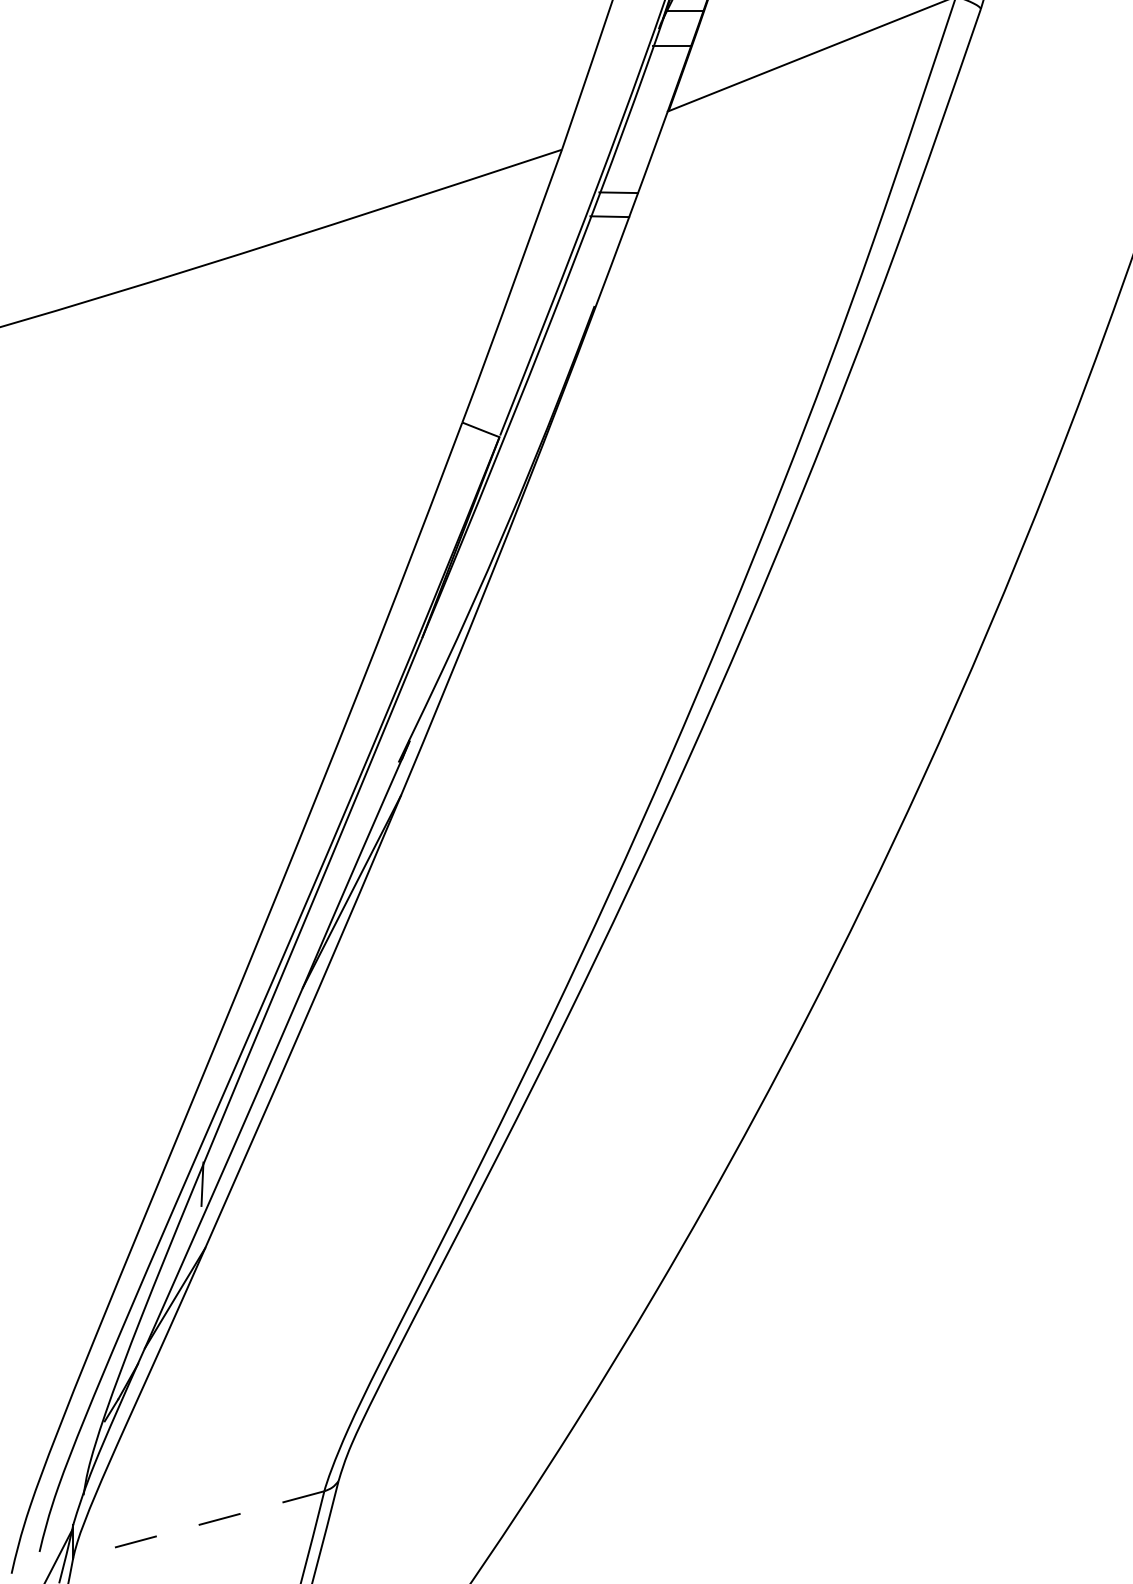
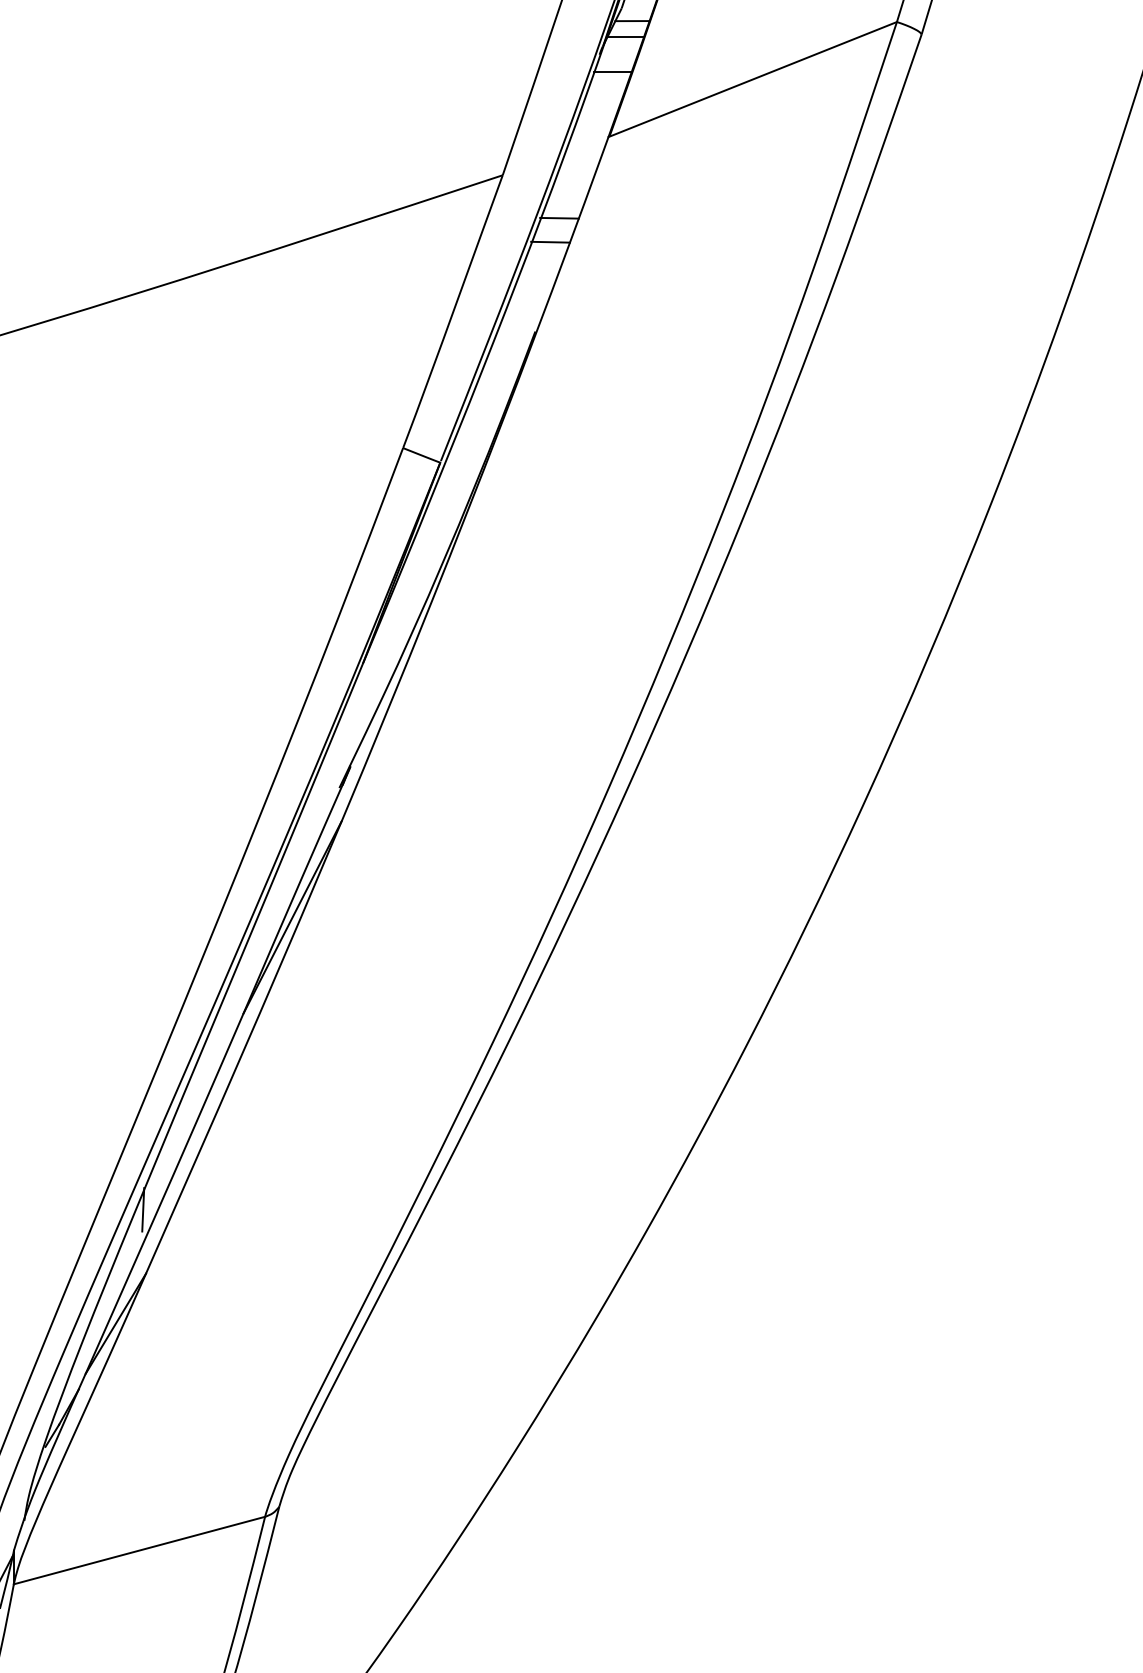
line: (198, 1524) -> (139, 1550), dashed -> solid

